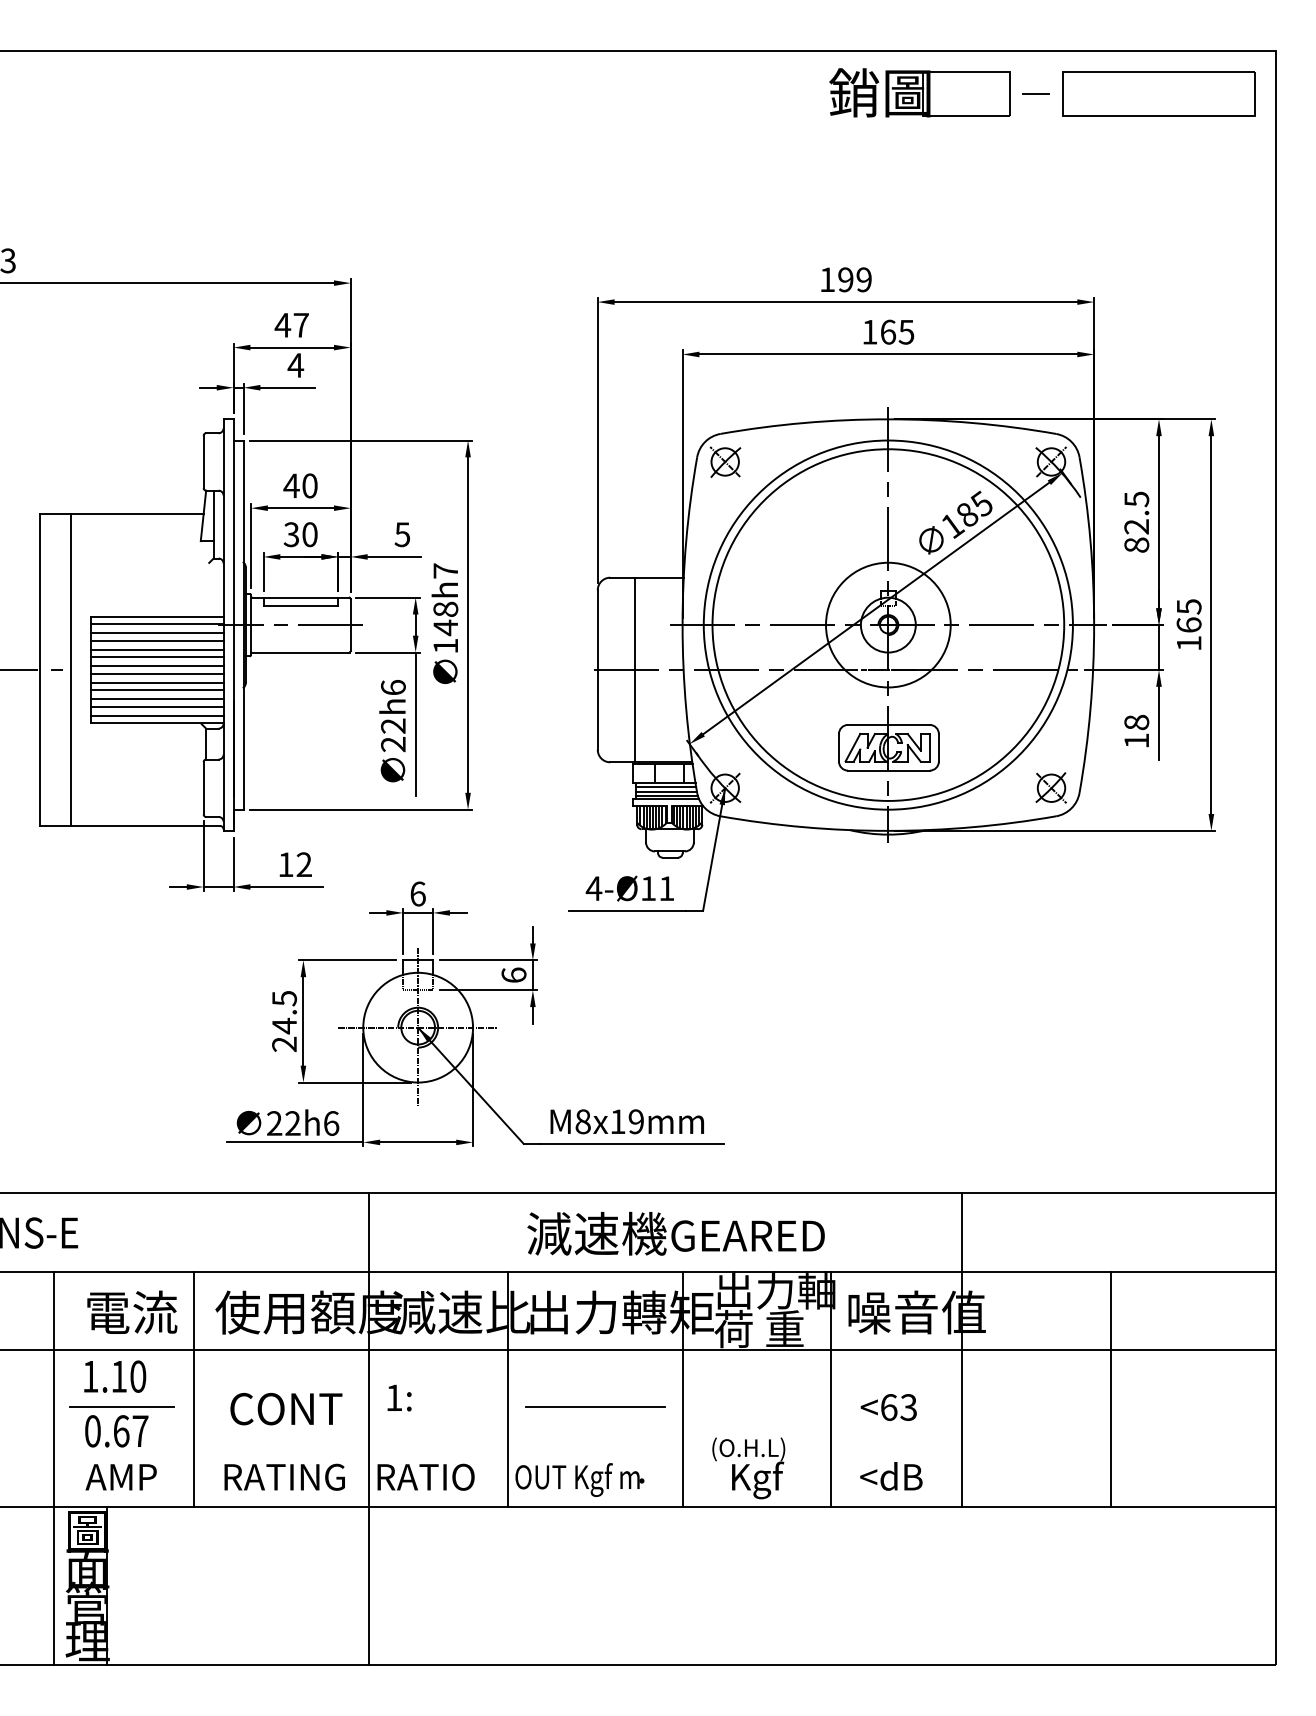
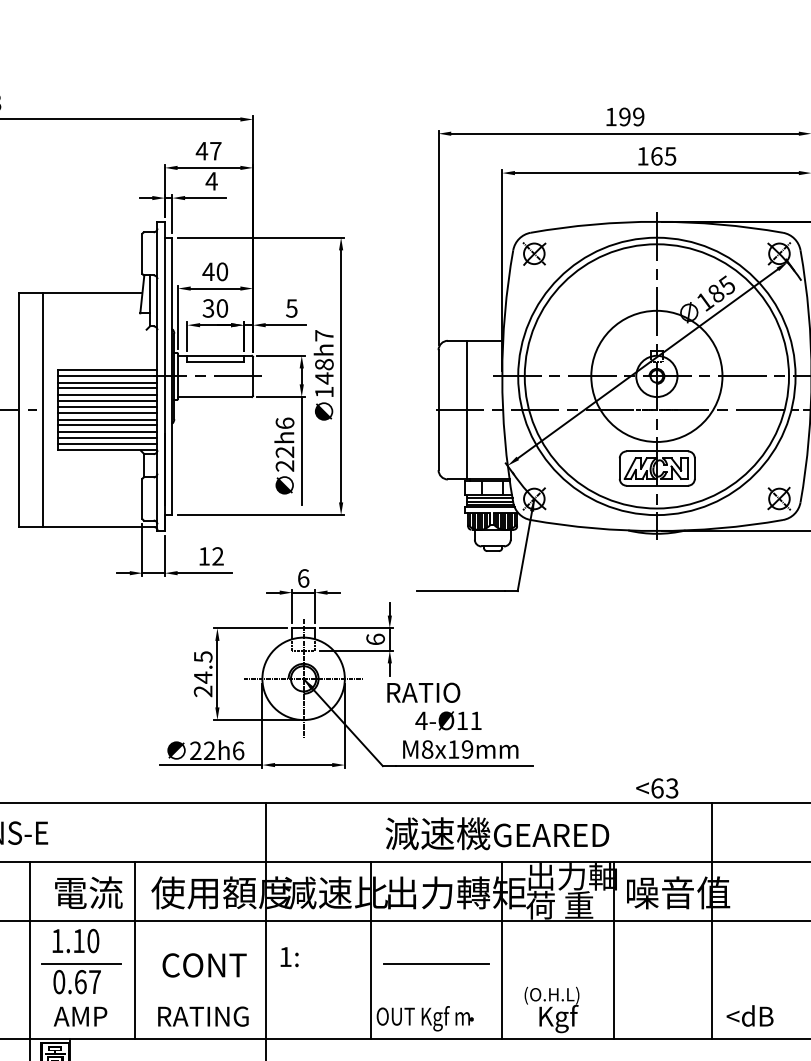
circle: (888, 624) -> (656, 375), size x1.4
text: (629, 888) -> (448, 720), moved
text: (888, 1407) -> (656, 788), moved
text: (425, 1476) -> (423, 692), moved
text: (891, 1476) -> (750, 1016), moved

